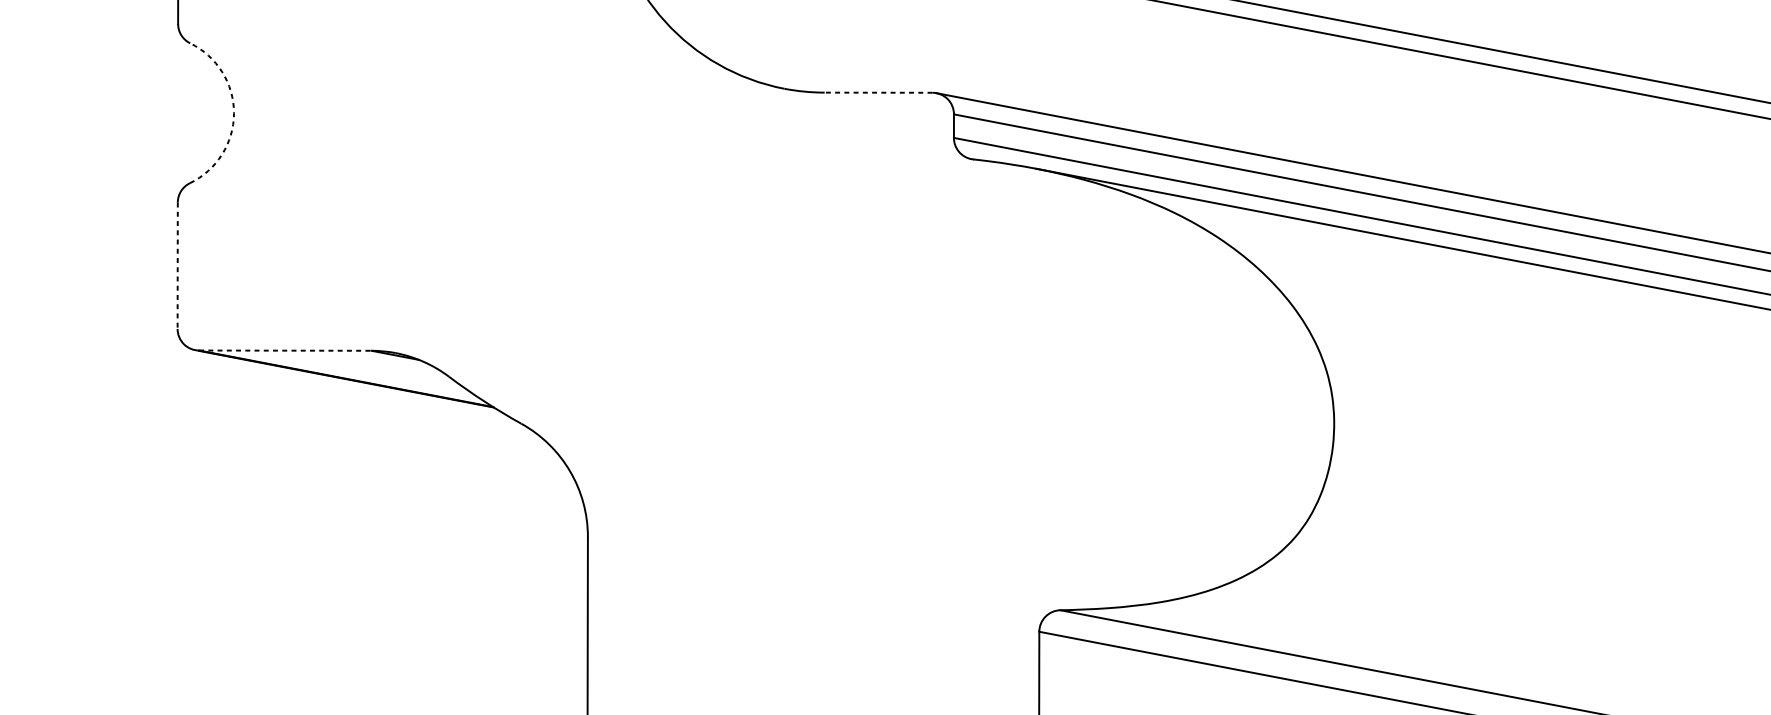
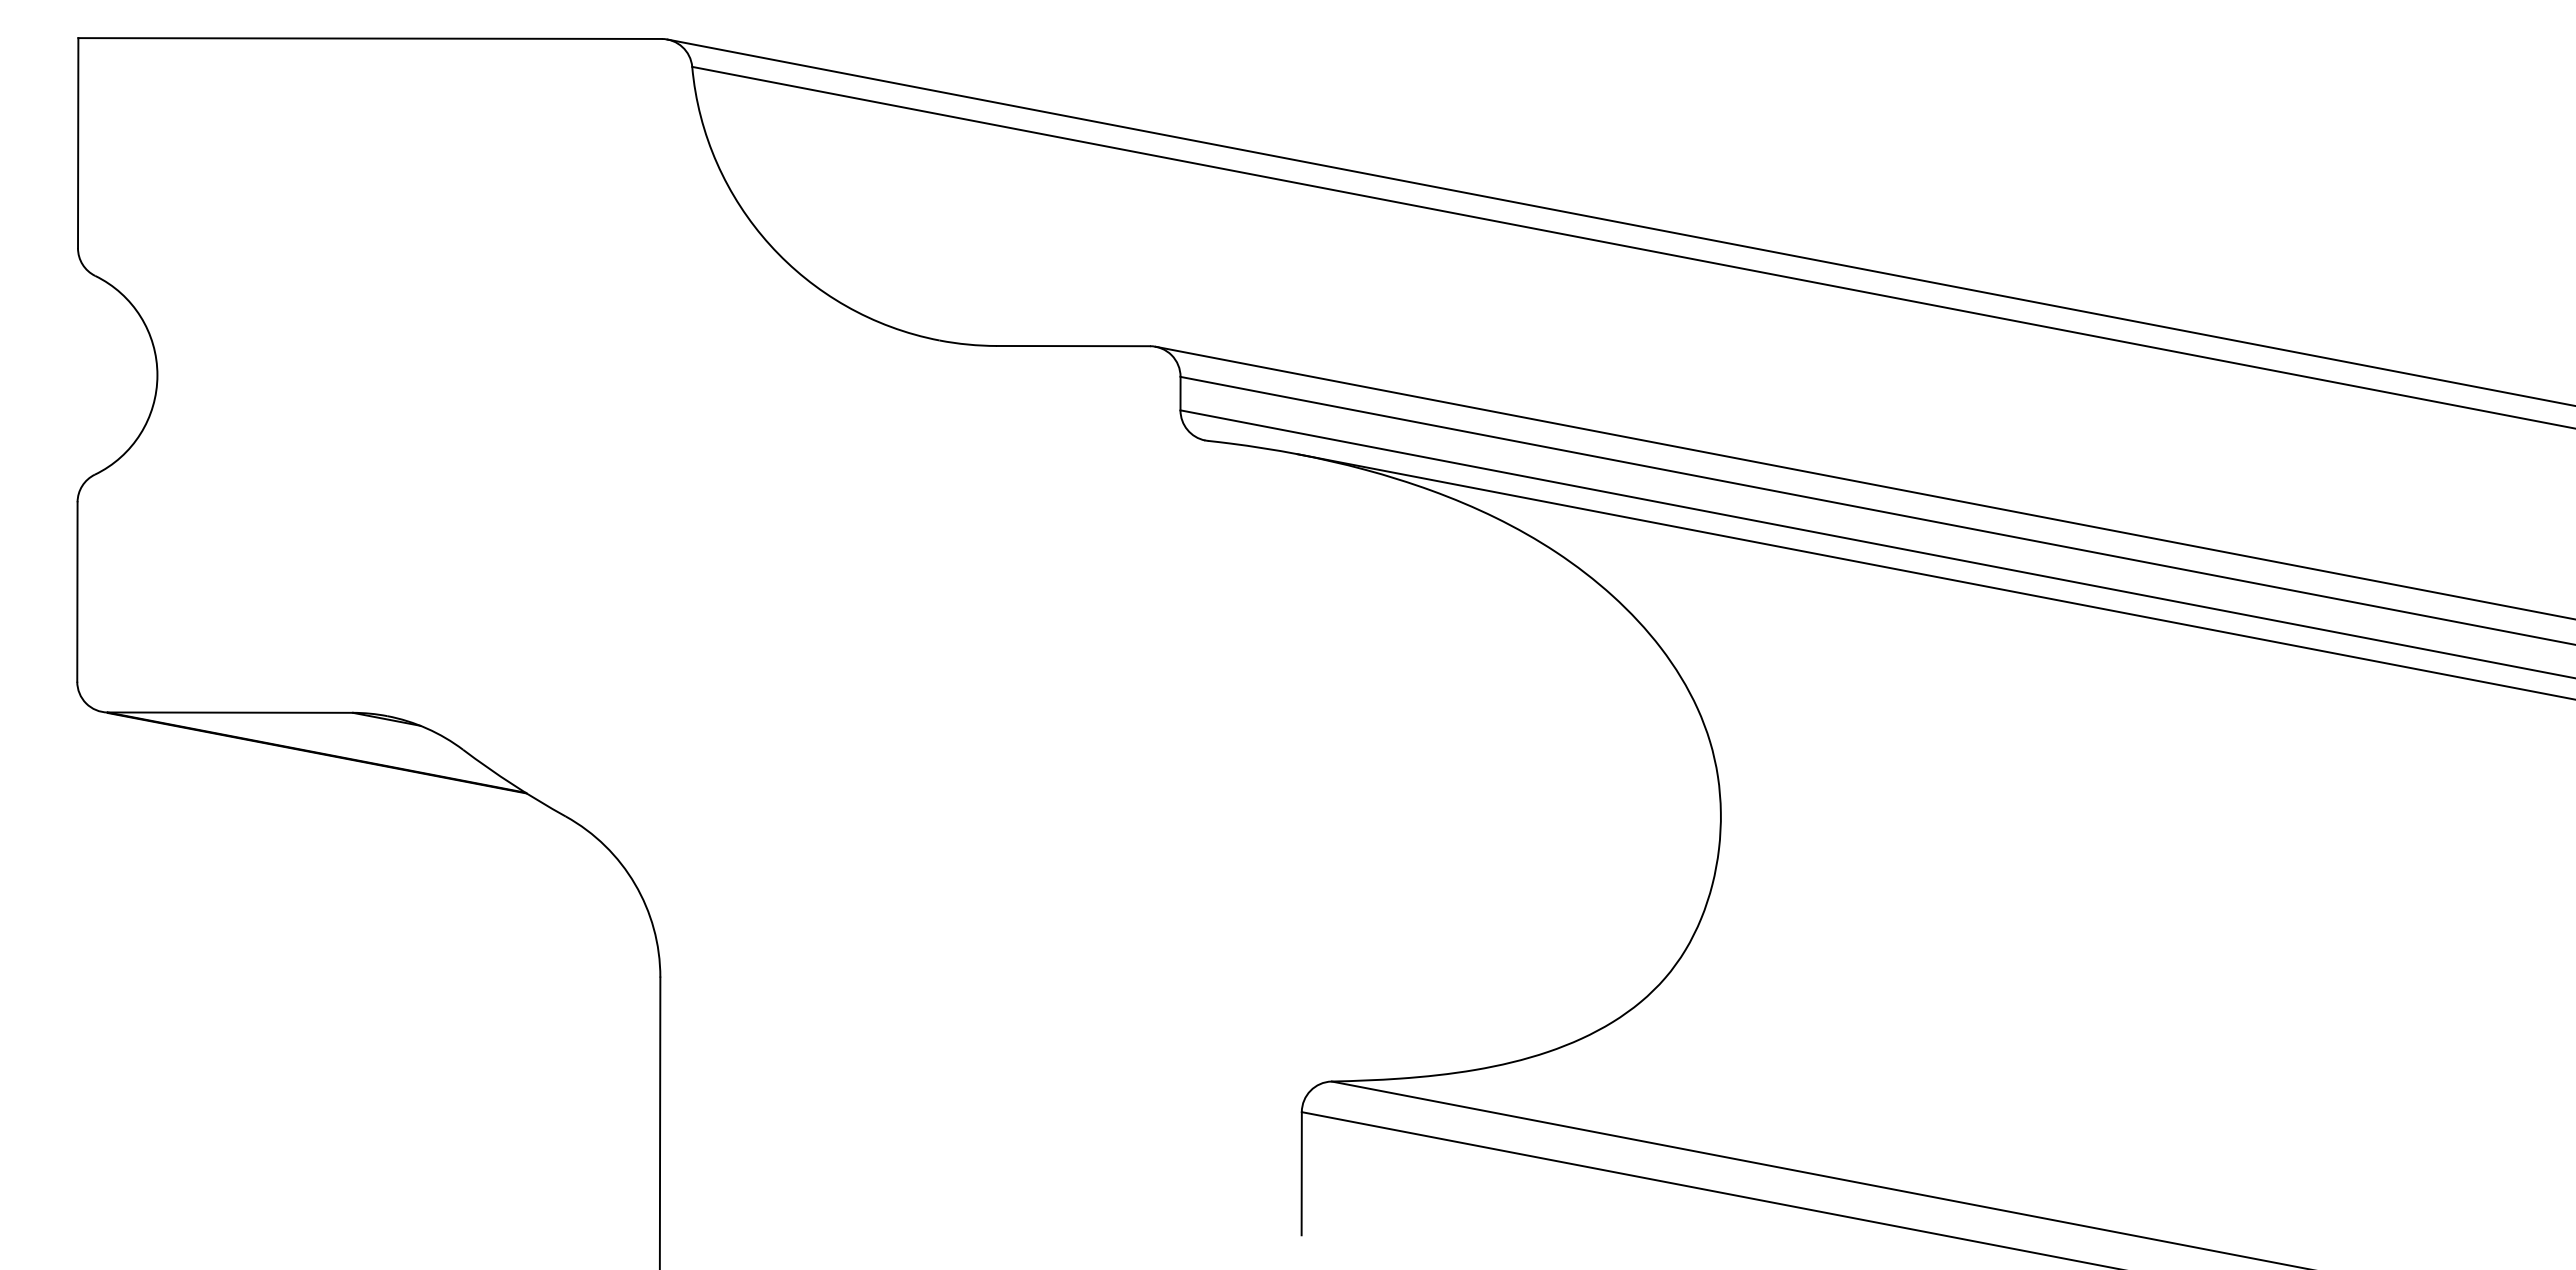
line: (878, 93) -> (1073, 346), dashed -> solid
arc: (234, 113) -> (157, 375), dashed -> solid
line: (177, 266) -> (77, 592), dashed -> solid
line: (285, 350) -> (230, 712), dashed -> solid

